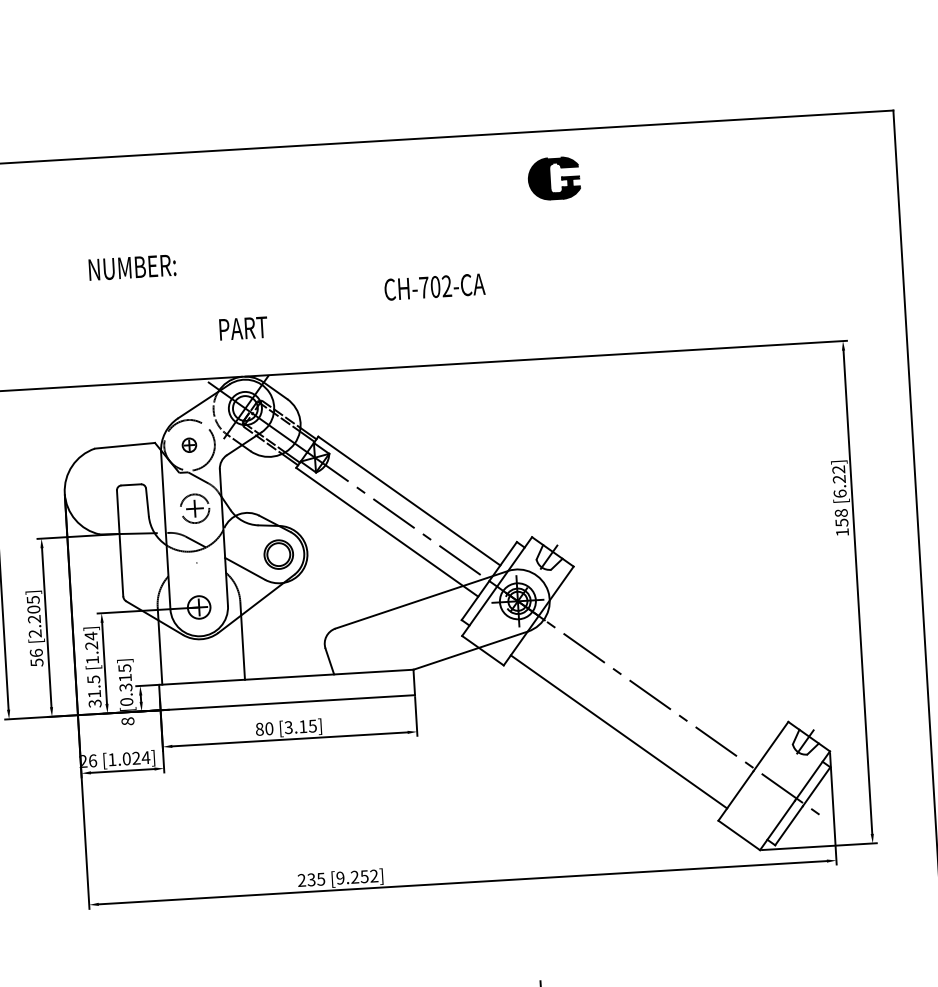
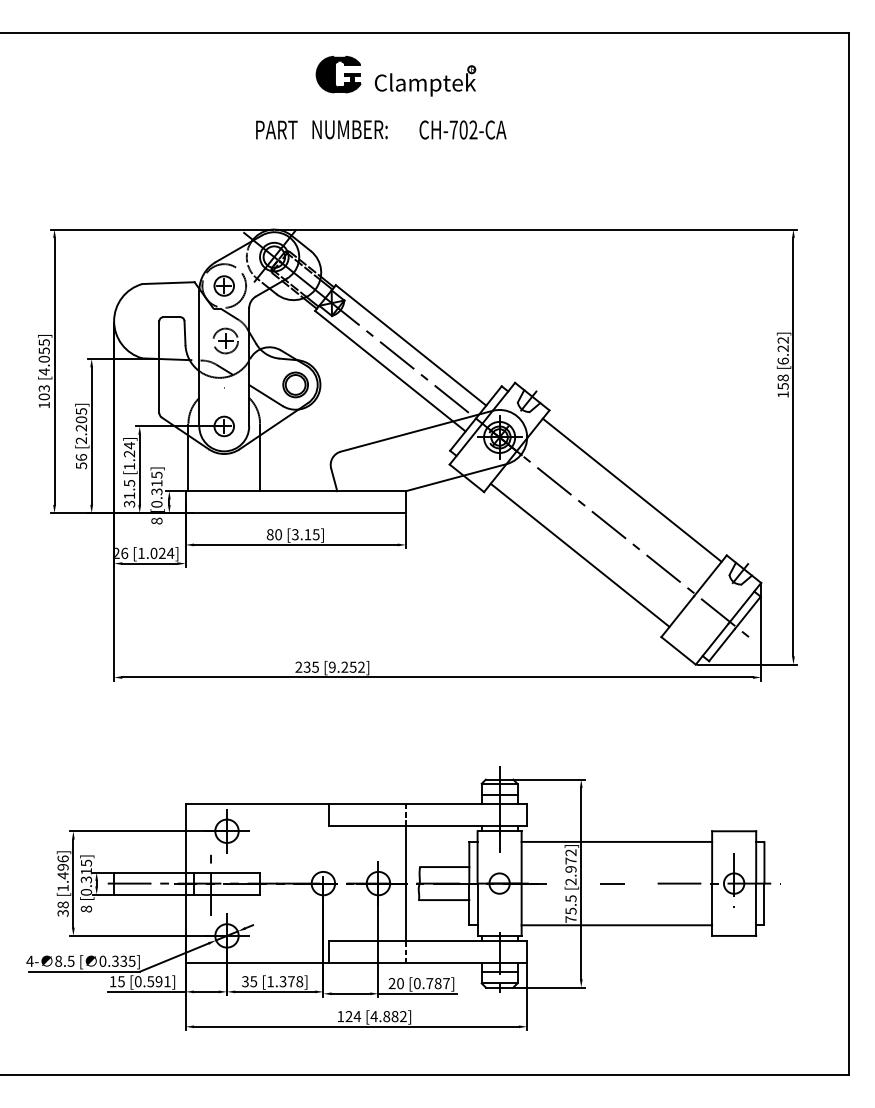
part: (554, 178) -> (338, 74), moved
part: (407, 194) -> (425, 80), added
text: (131, 267) -> (349, 129), moved
text: (434, 286) -> (462, 129), moved
text: (243, 327) -> (276, 129), moved
part: (188, 444) -> (223, 285), size x1.67
line: (673, 652) -> (631, 489), added

